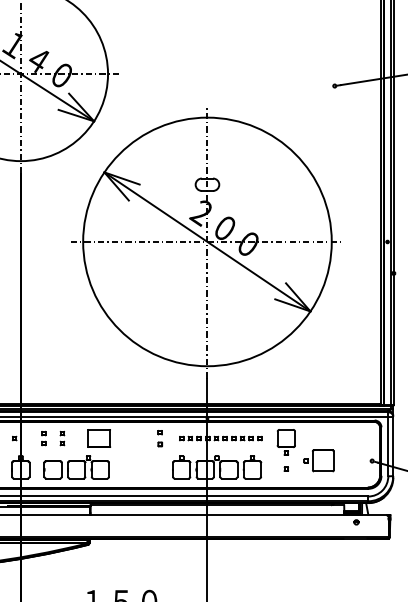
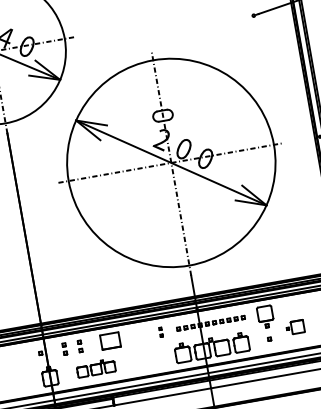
part: (160, 438) -> (161, 332), size x0.7
part: (318, 460) -> (294, 327), size x0.7
part: (76, 467) -> (96, 368), size x0.7

